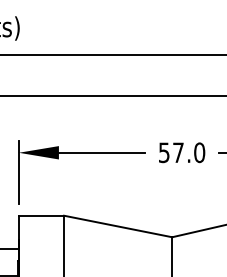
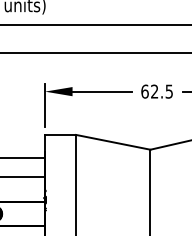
text: (182, 152) -> (157, 91), 57.0 -> 62.5

